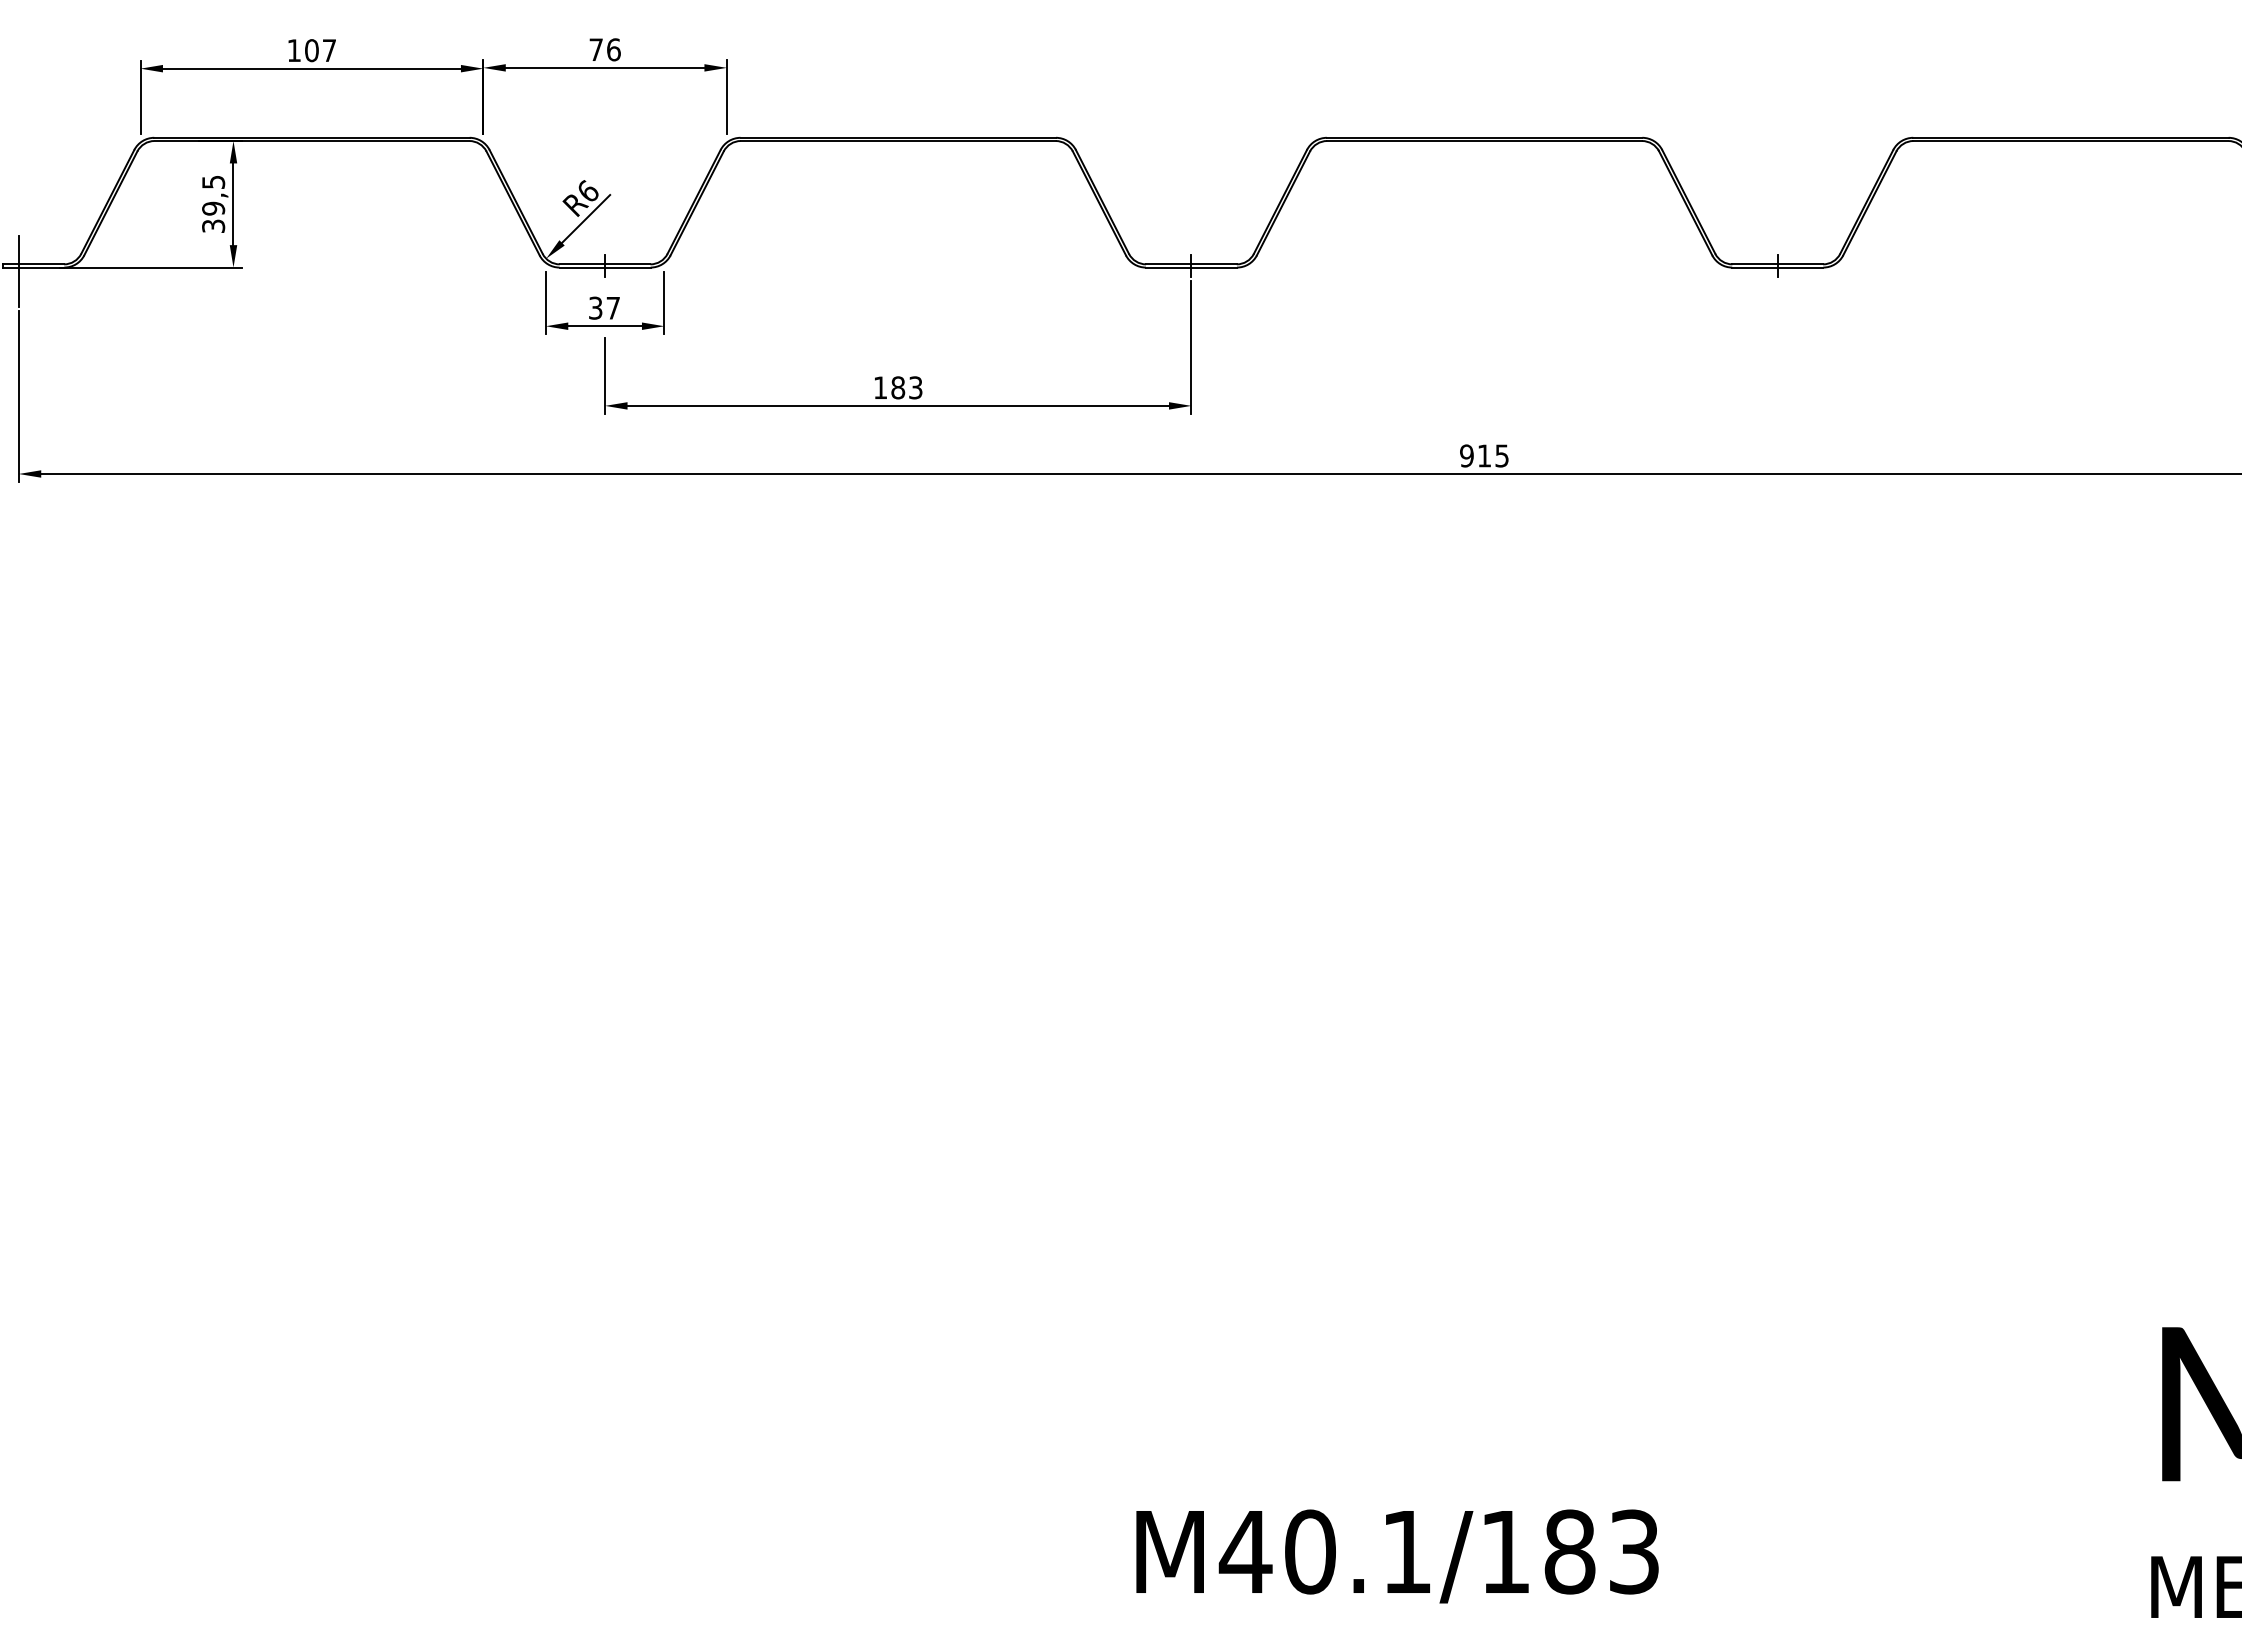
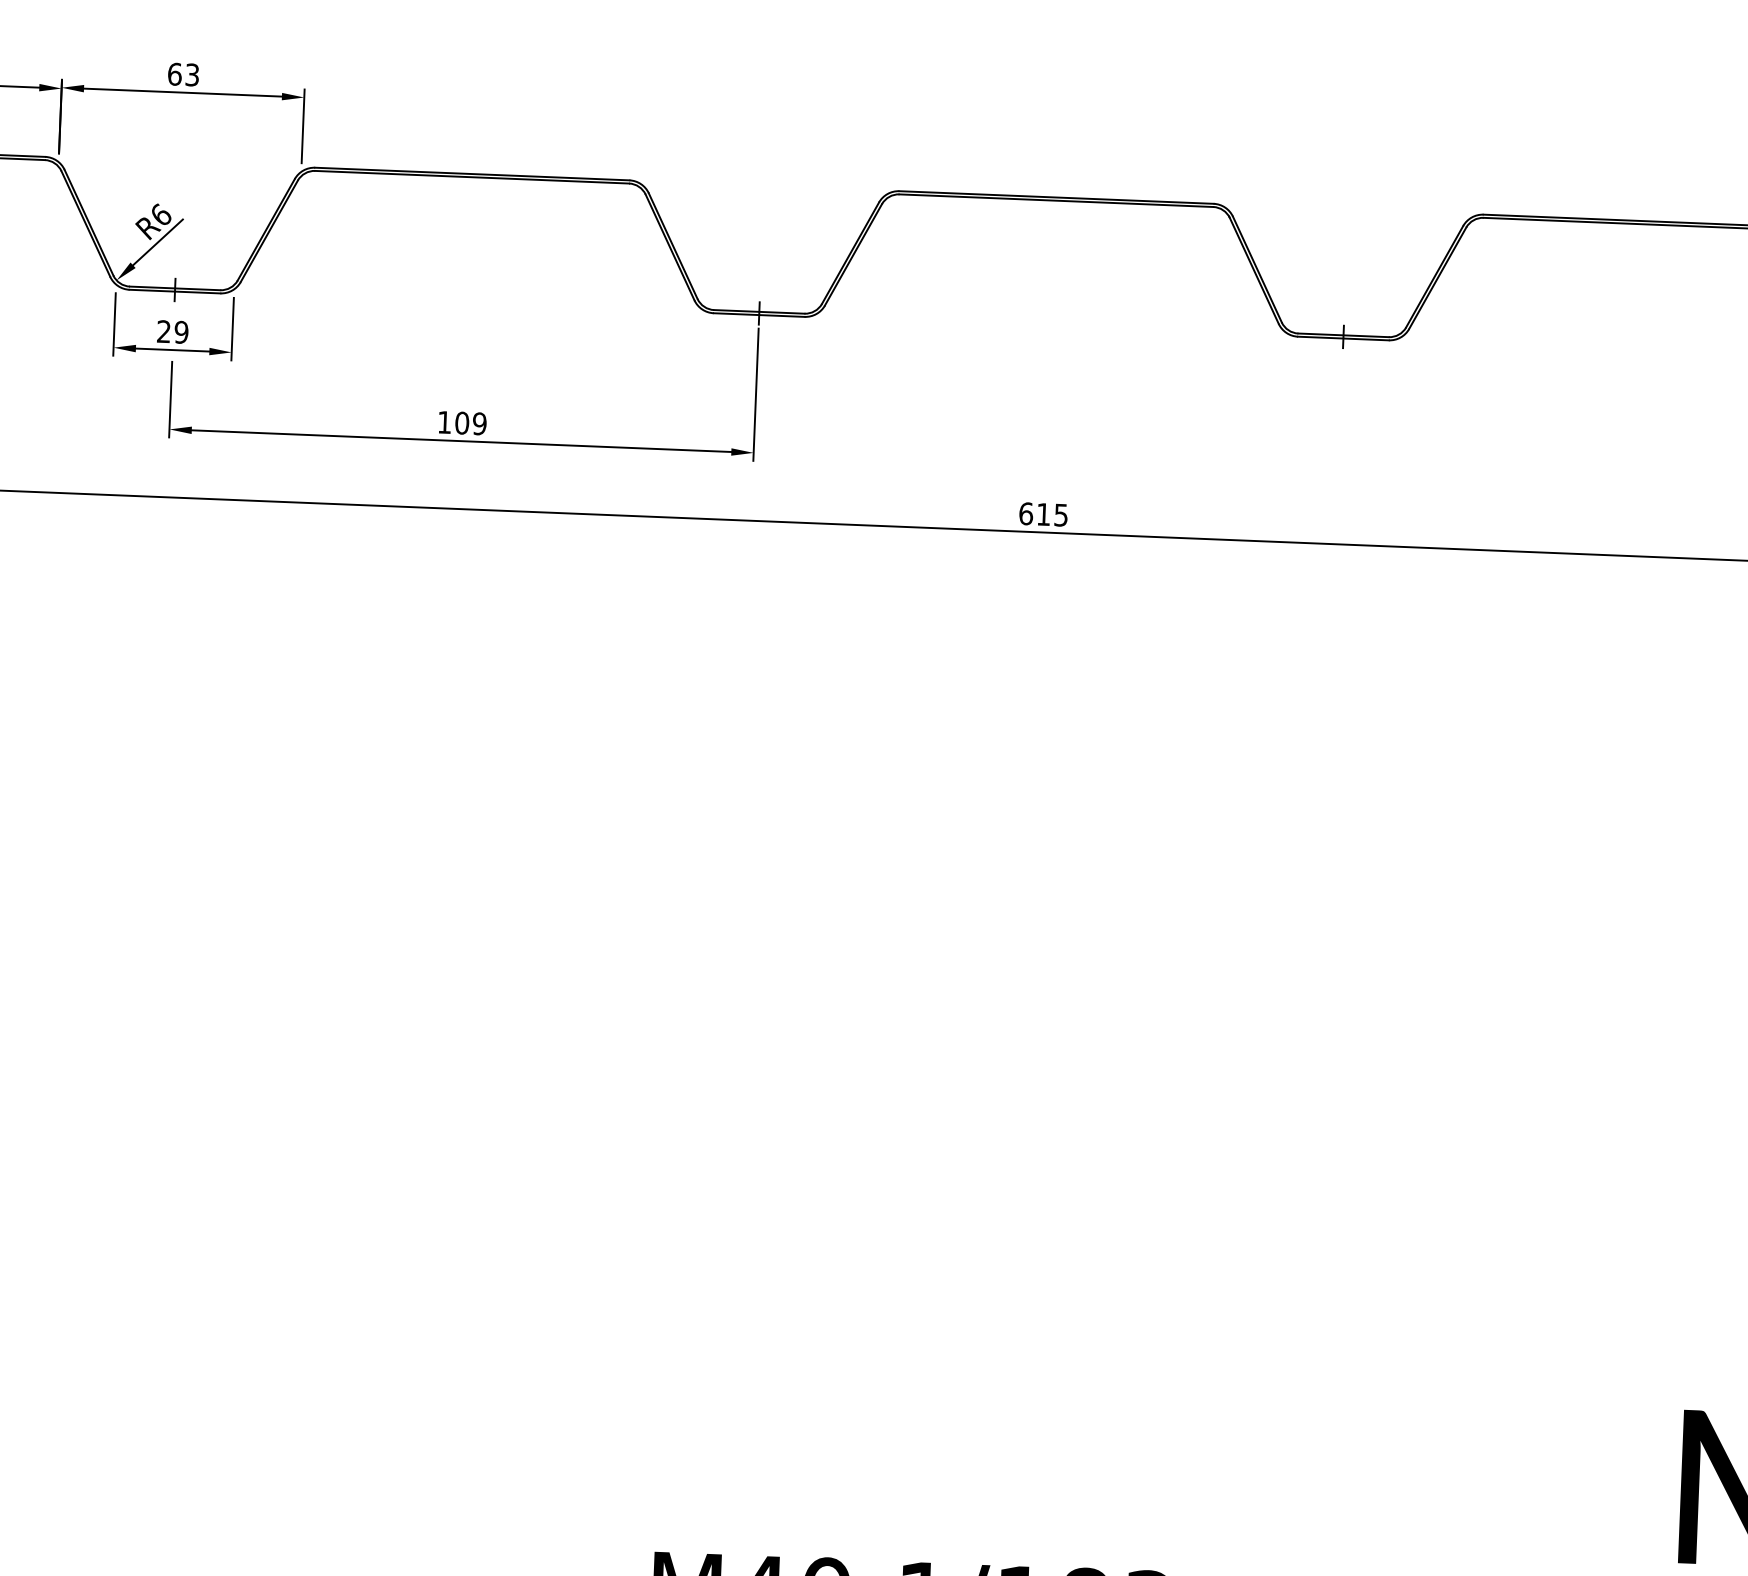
text: (604, 49) -> (183, 74), 76 -> 63
text: (604, 307) -> (172, 331), 37 -> 29
text: (906, 387) -> (470, 423), 183 -> 109
text: (1466, 455) -> (1025, 513), 915 -> 615

